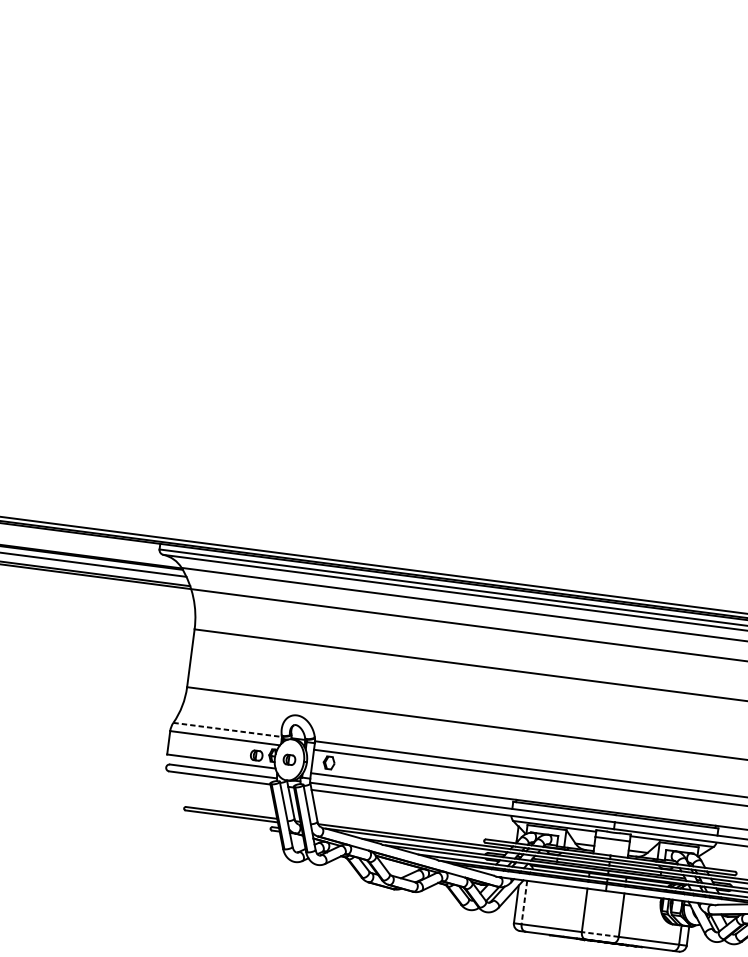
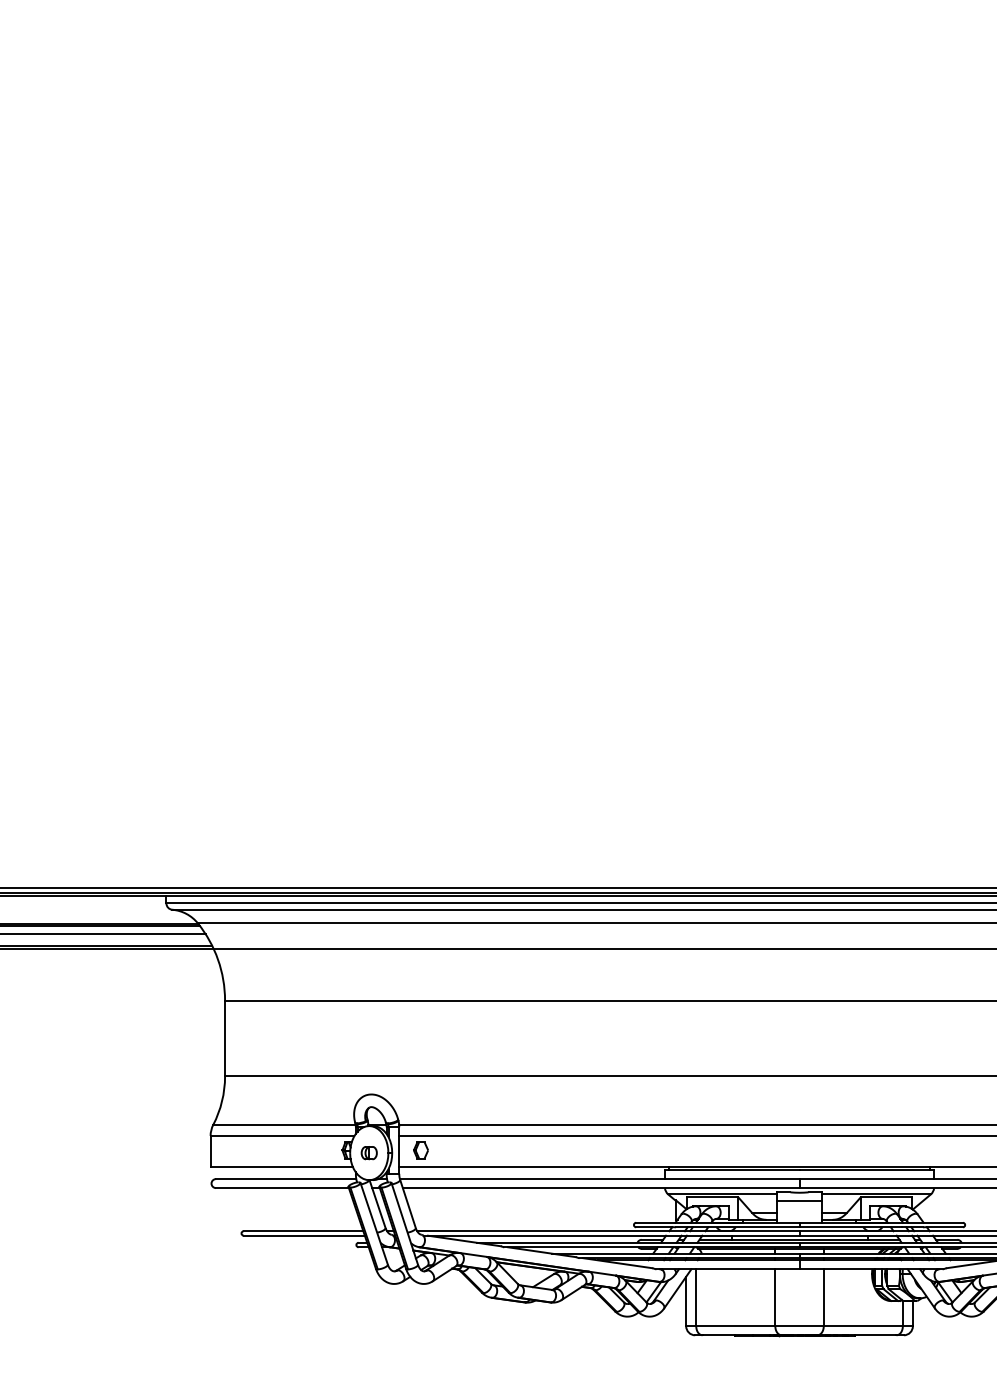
line: (227, 729) -> (284, 1124), dashed -> solid
part: (256, 755) -> (325, 1153), removed
line: (524, 903) -> (696, 1298), dashed -> solid
line: (600, 934) -> (799, 1326), dashed -> solid

